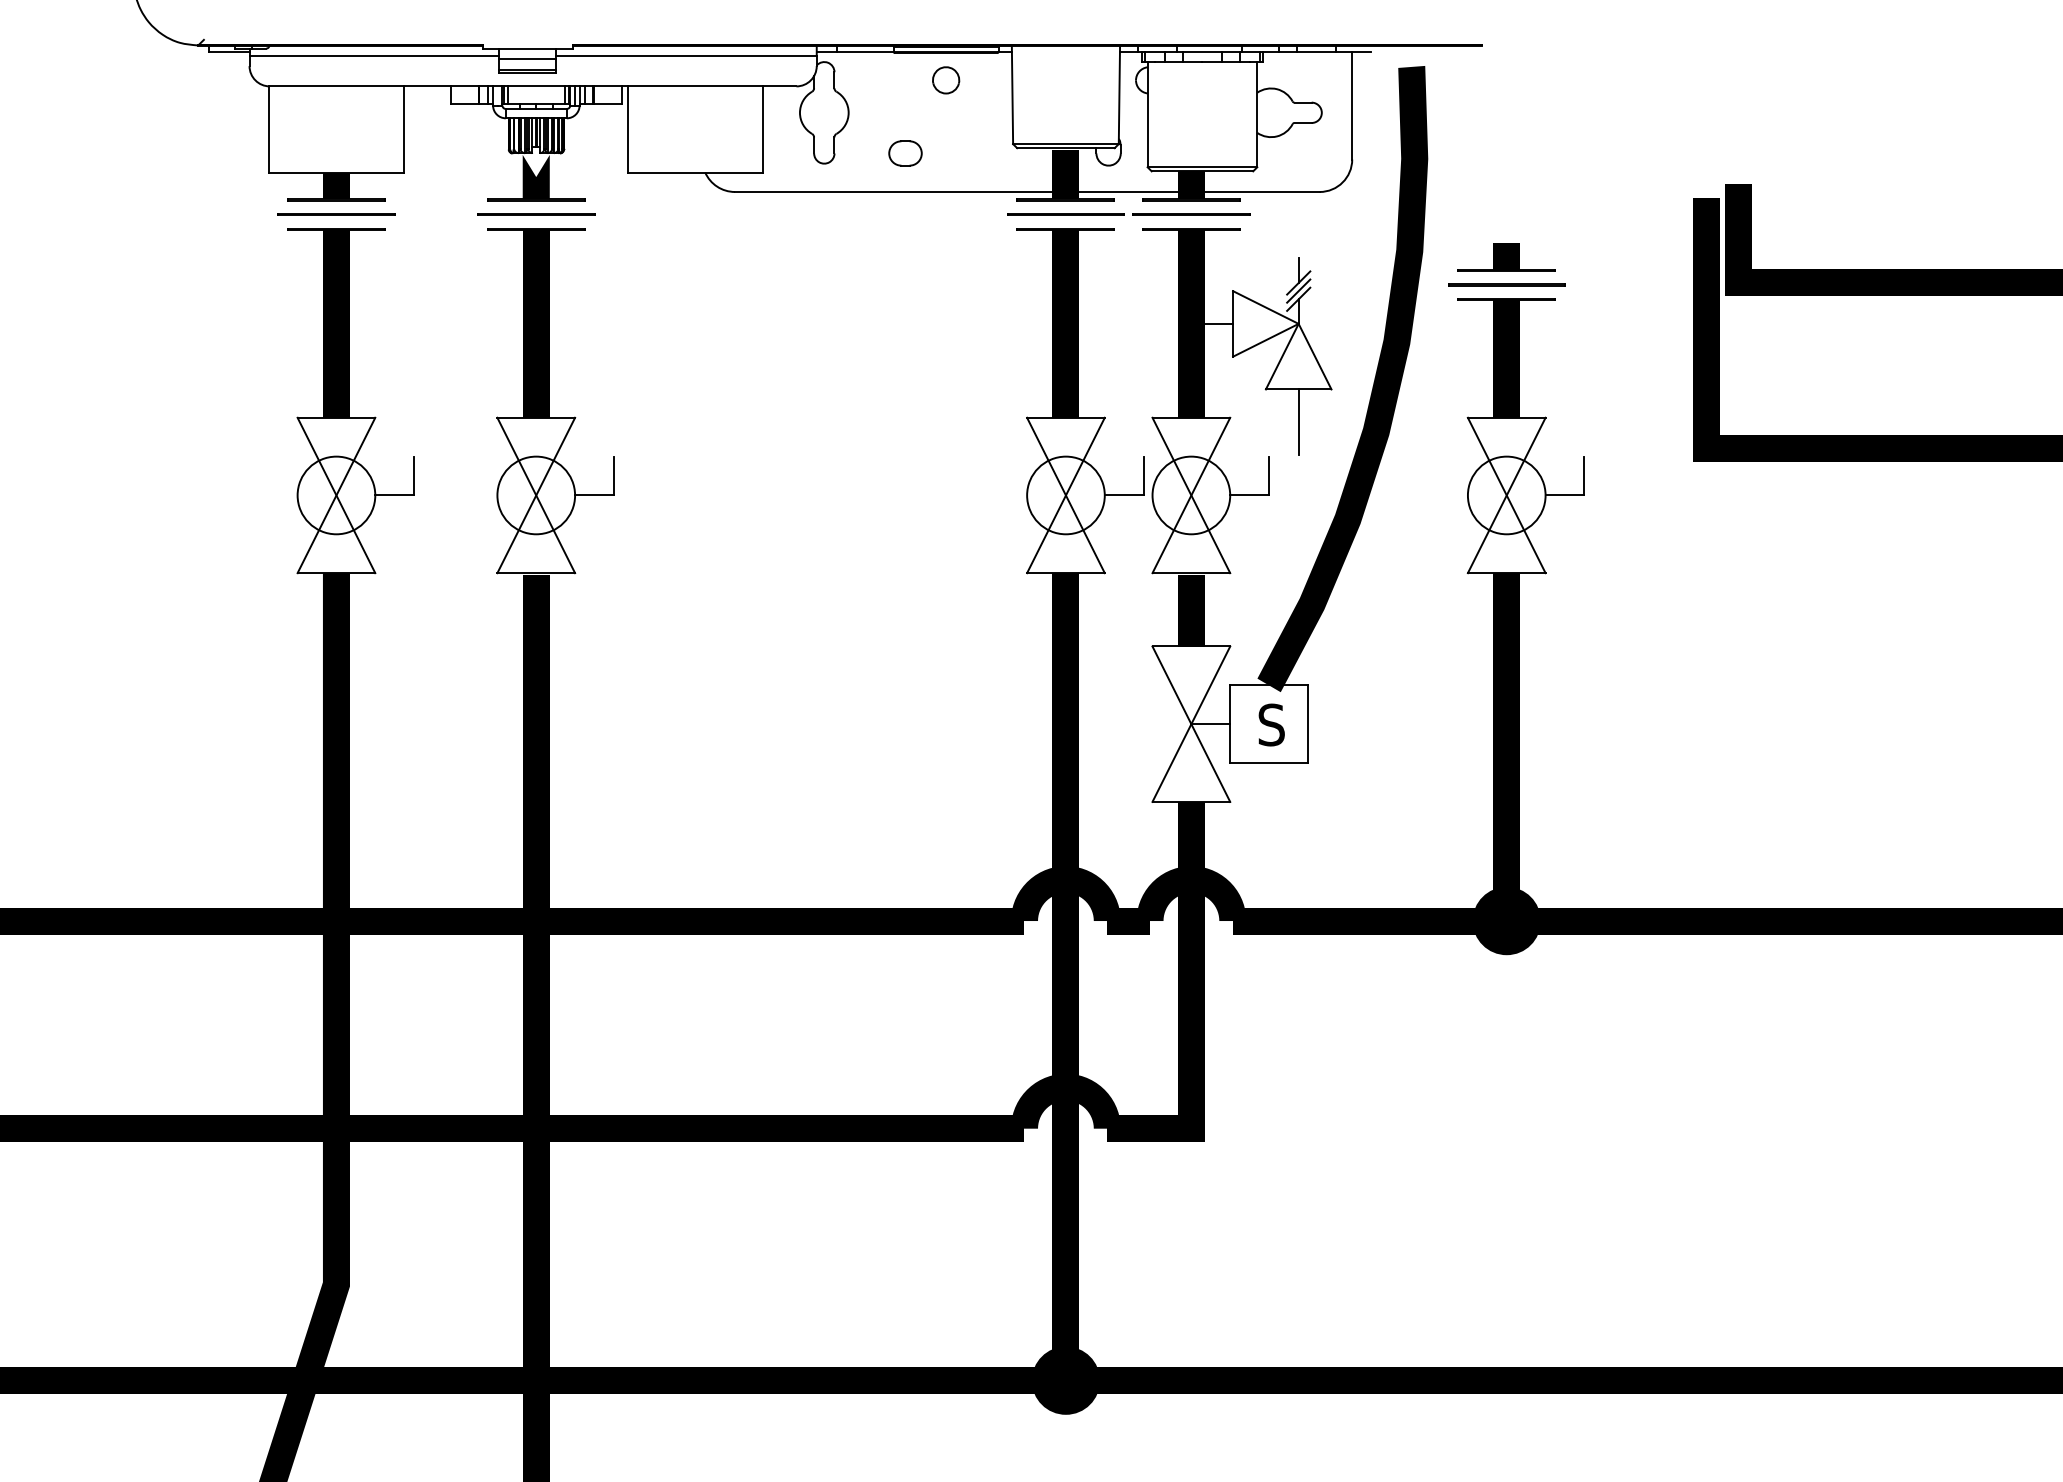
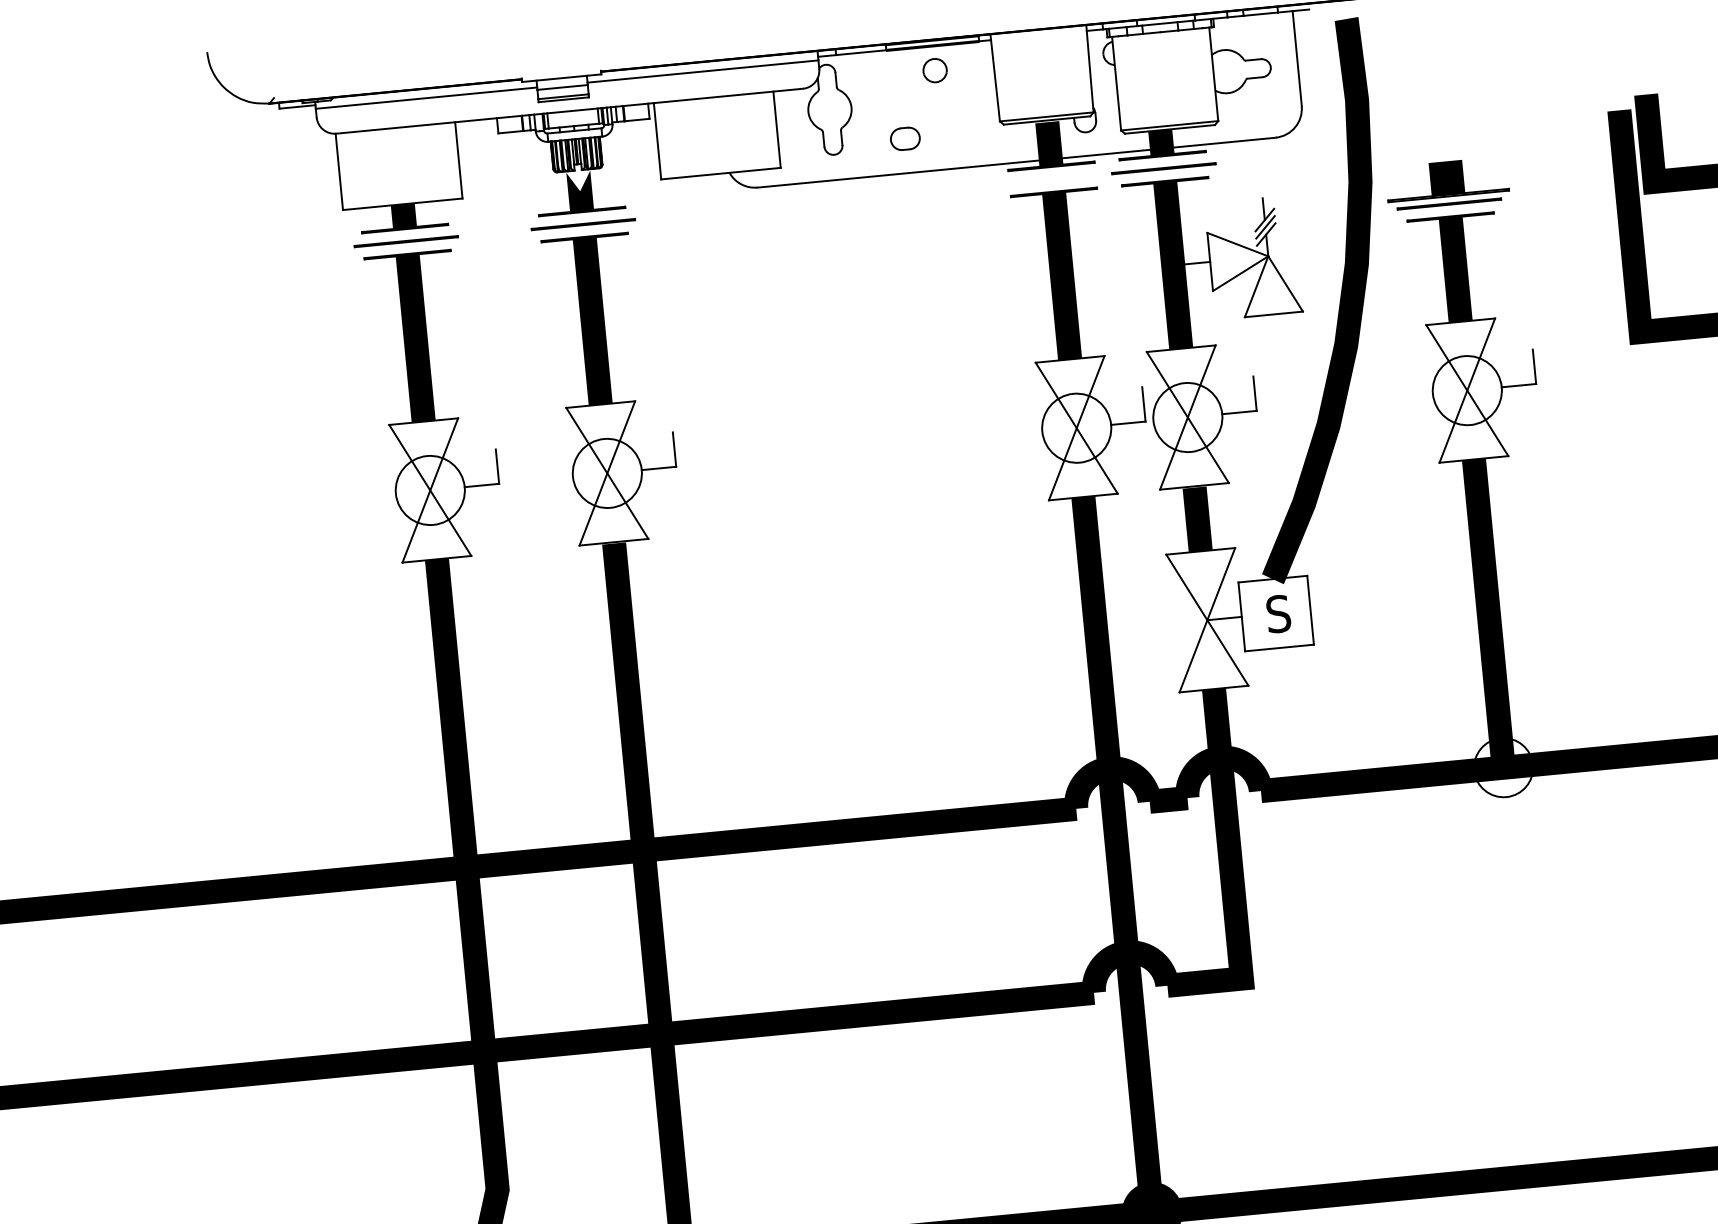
line: (1065, 214) -> (1052, 179), removed
part: (1506, 257) -> (1446, 179), size x1.4
line: (1298, 421) -> (1276, 342), removed
fill: (1506, 920) -> (1503, 767), removed

